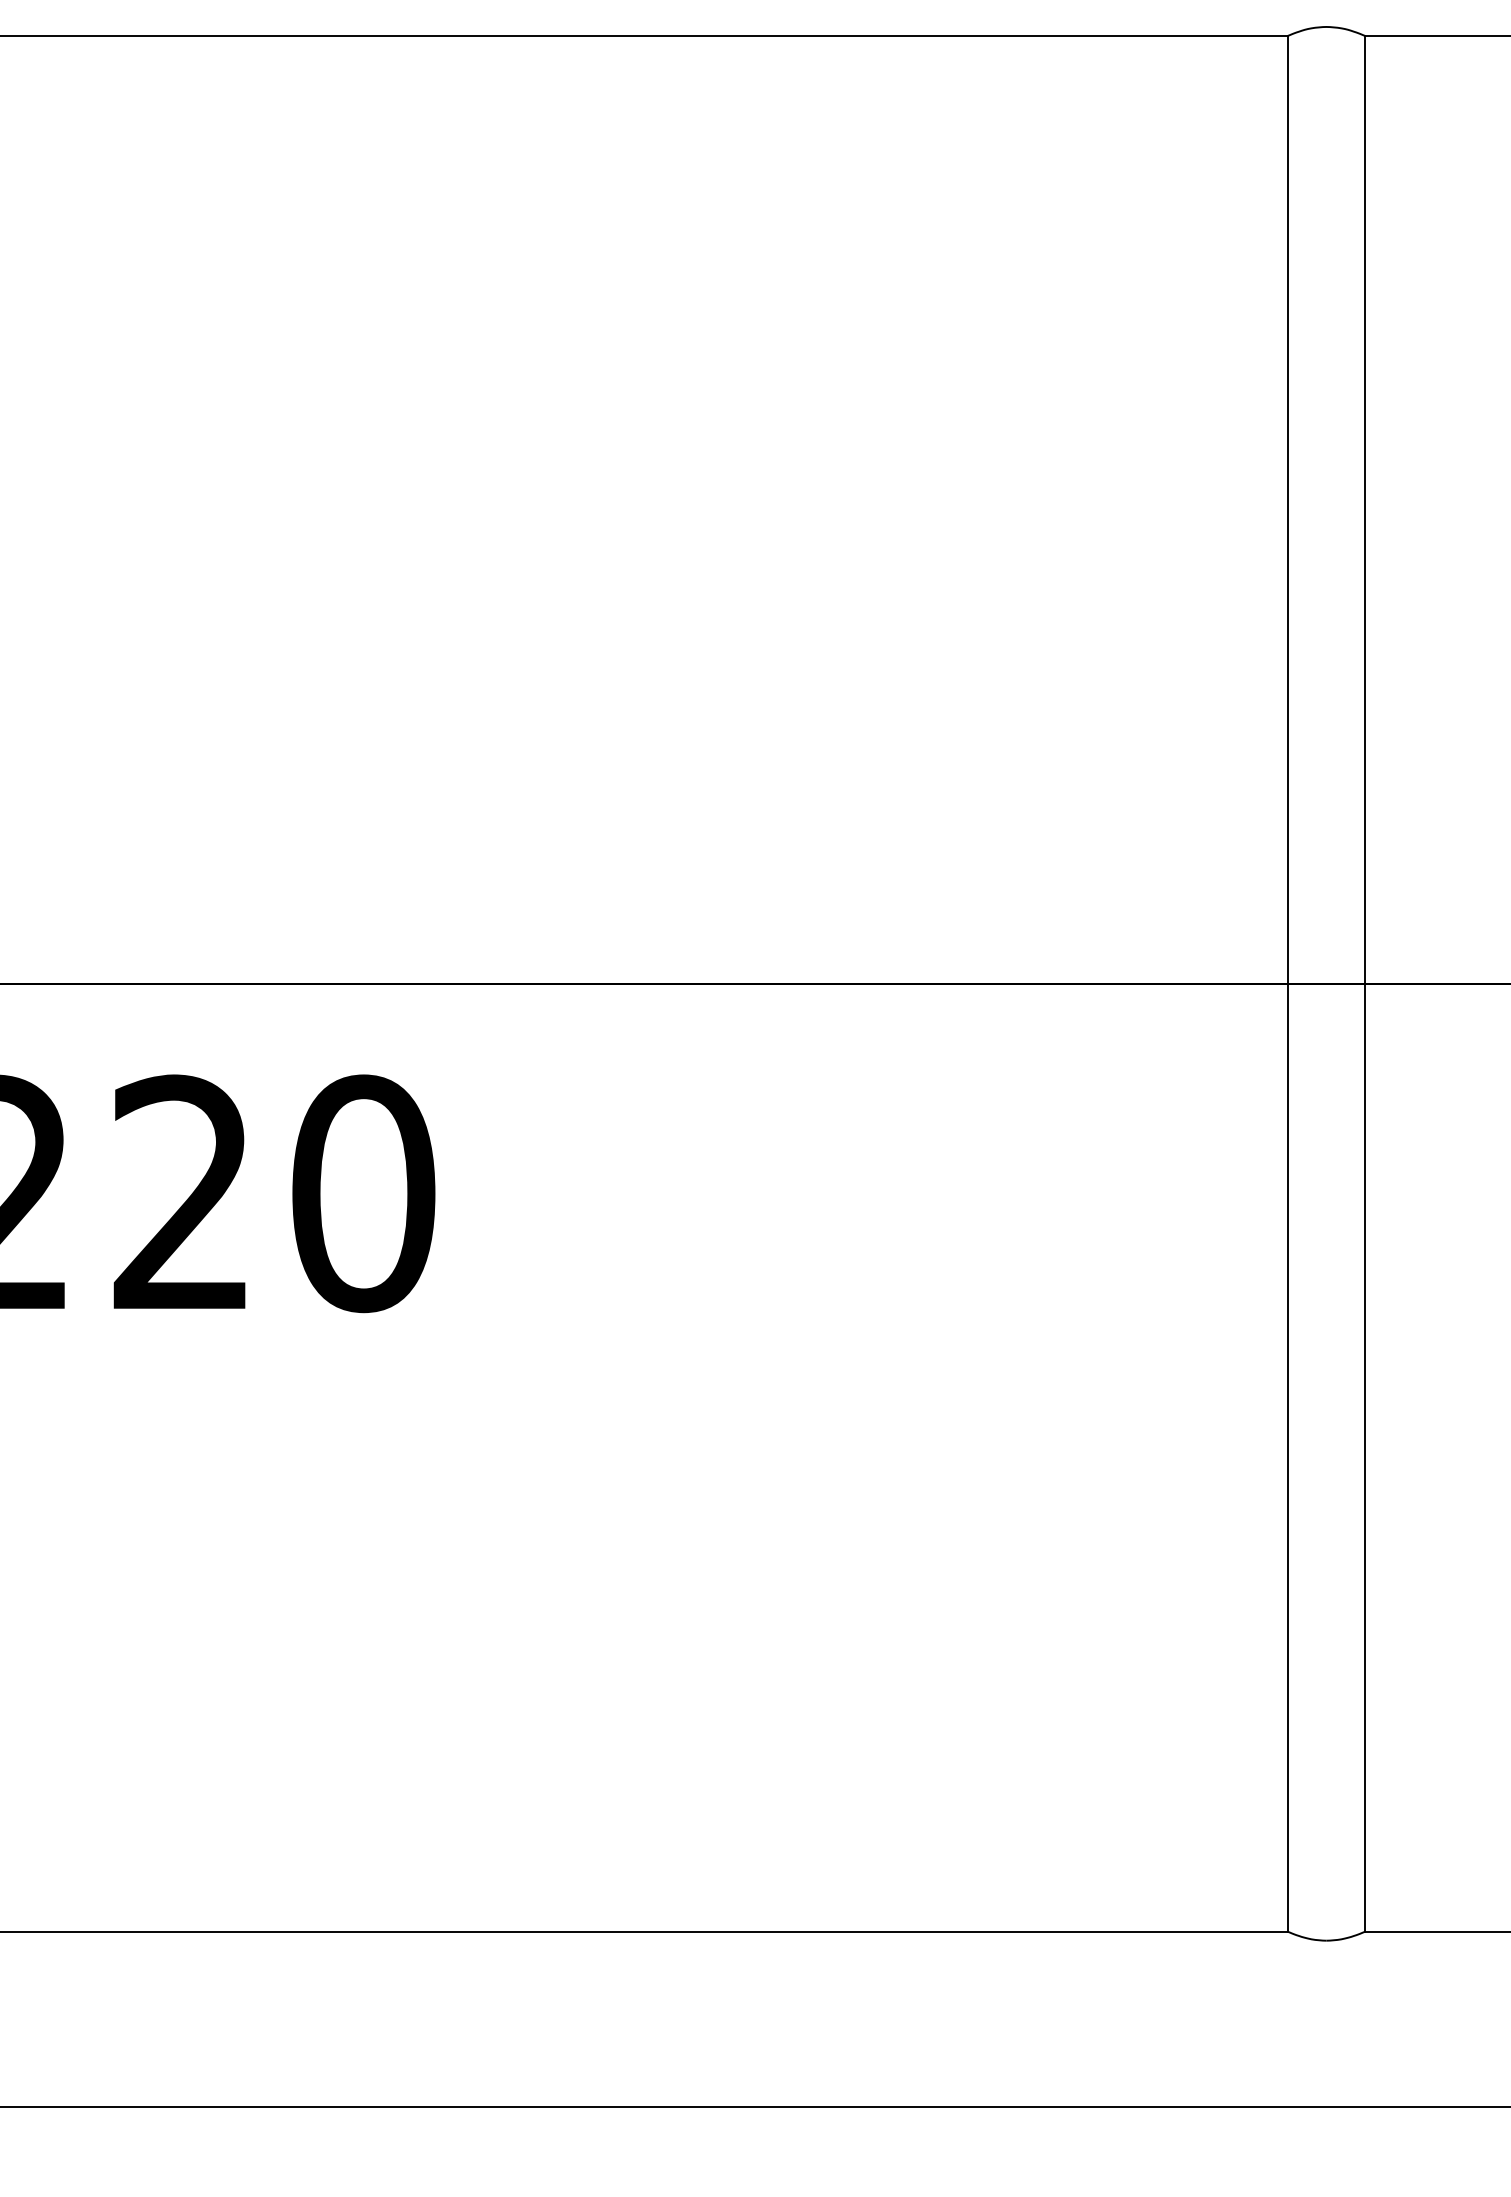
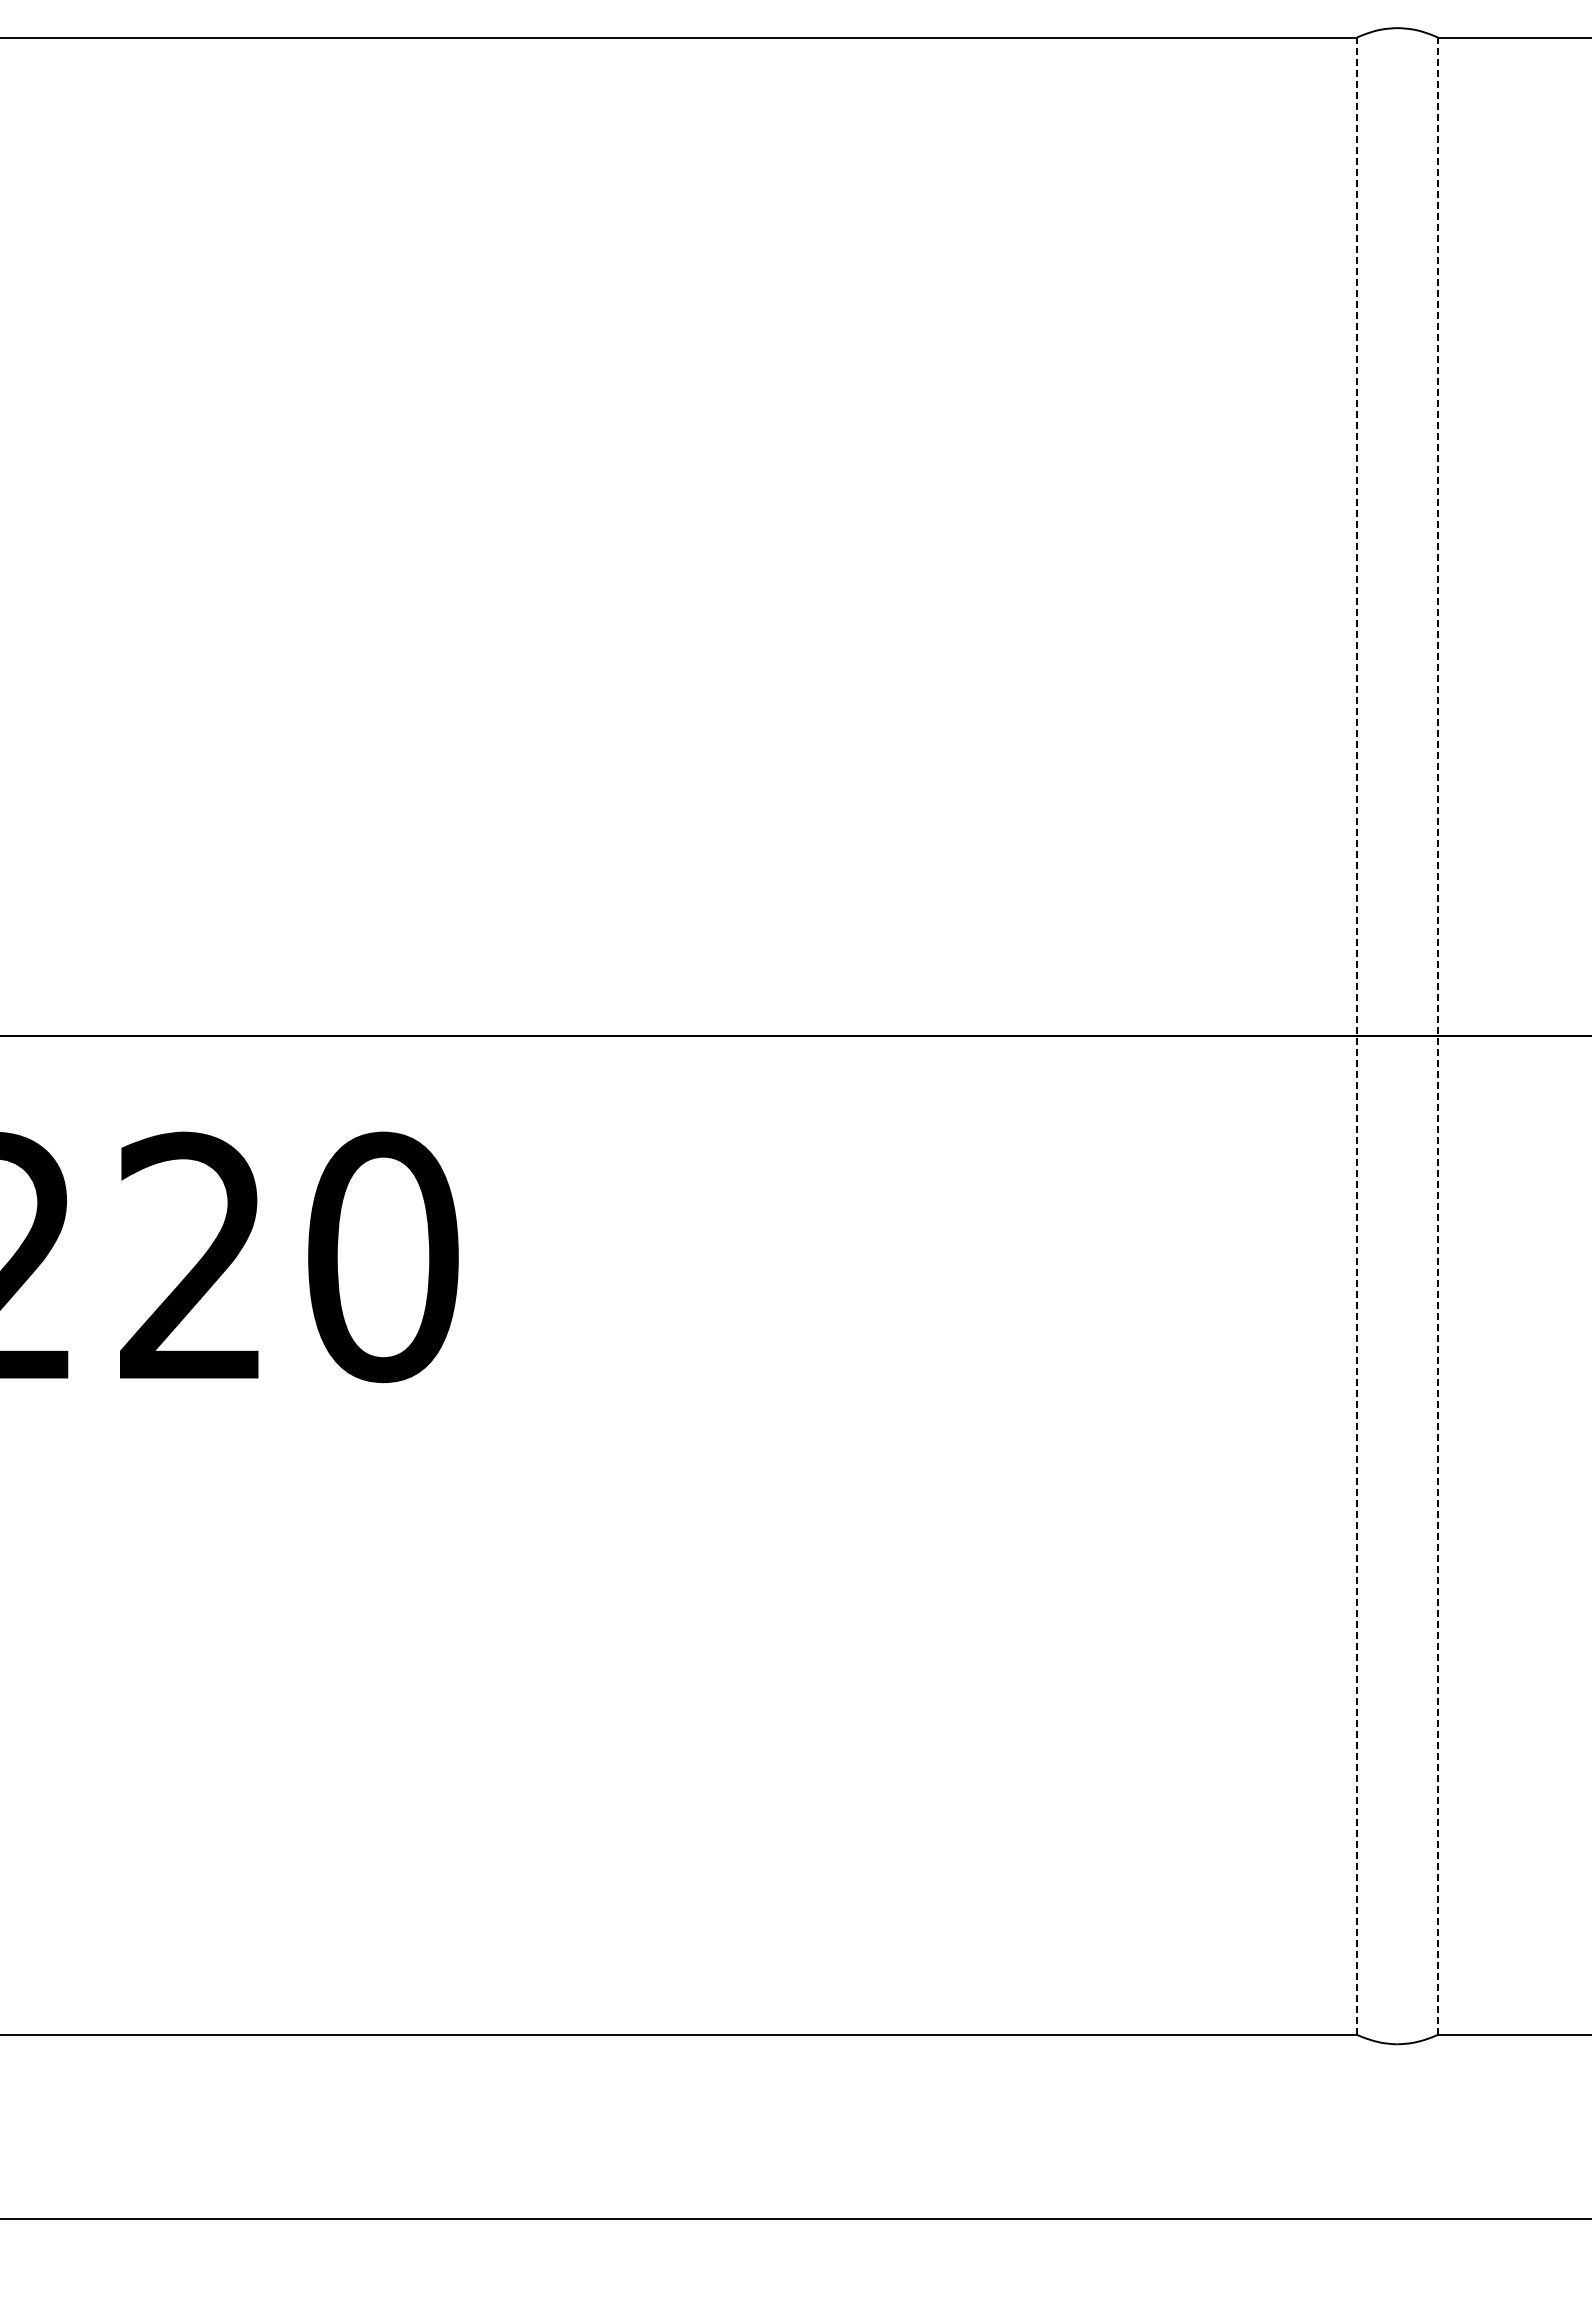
line: (1287, 984) -> (1356, 1036), solid -> dashed
line: (1365, 984) -> (1438, 1036), solid -> dashed

